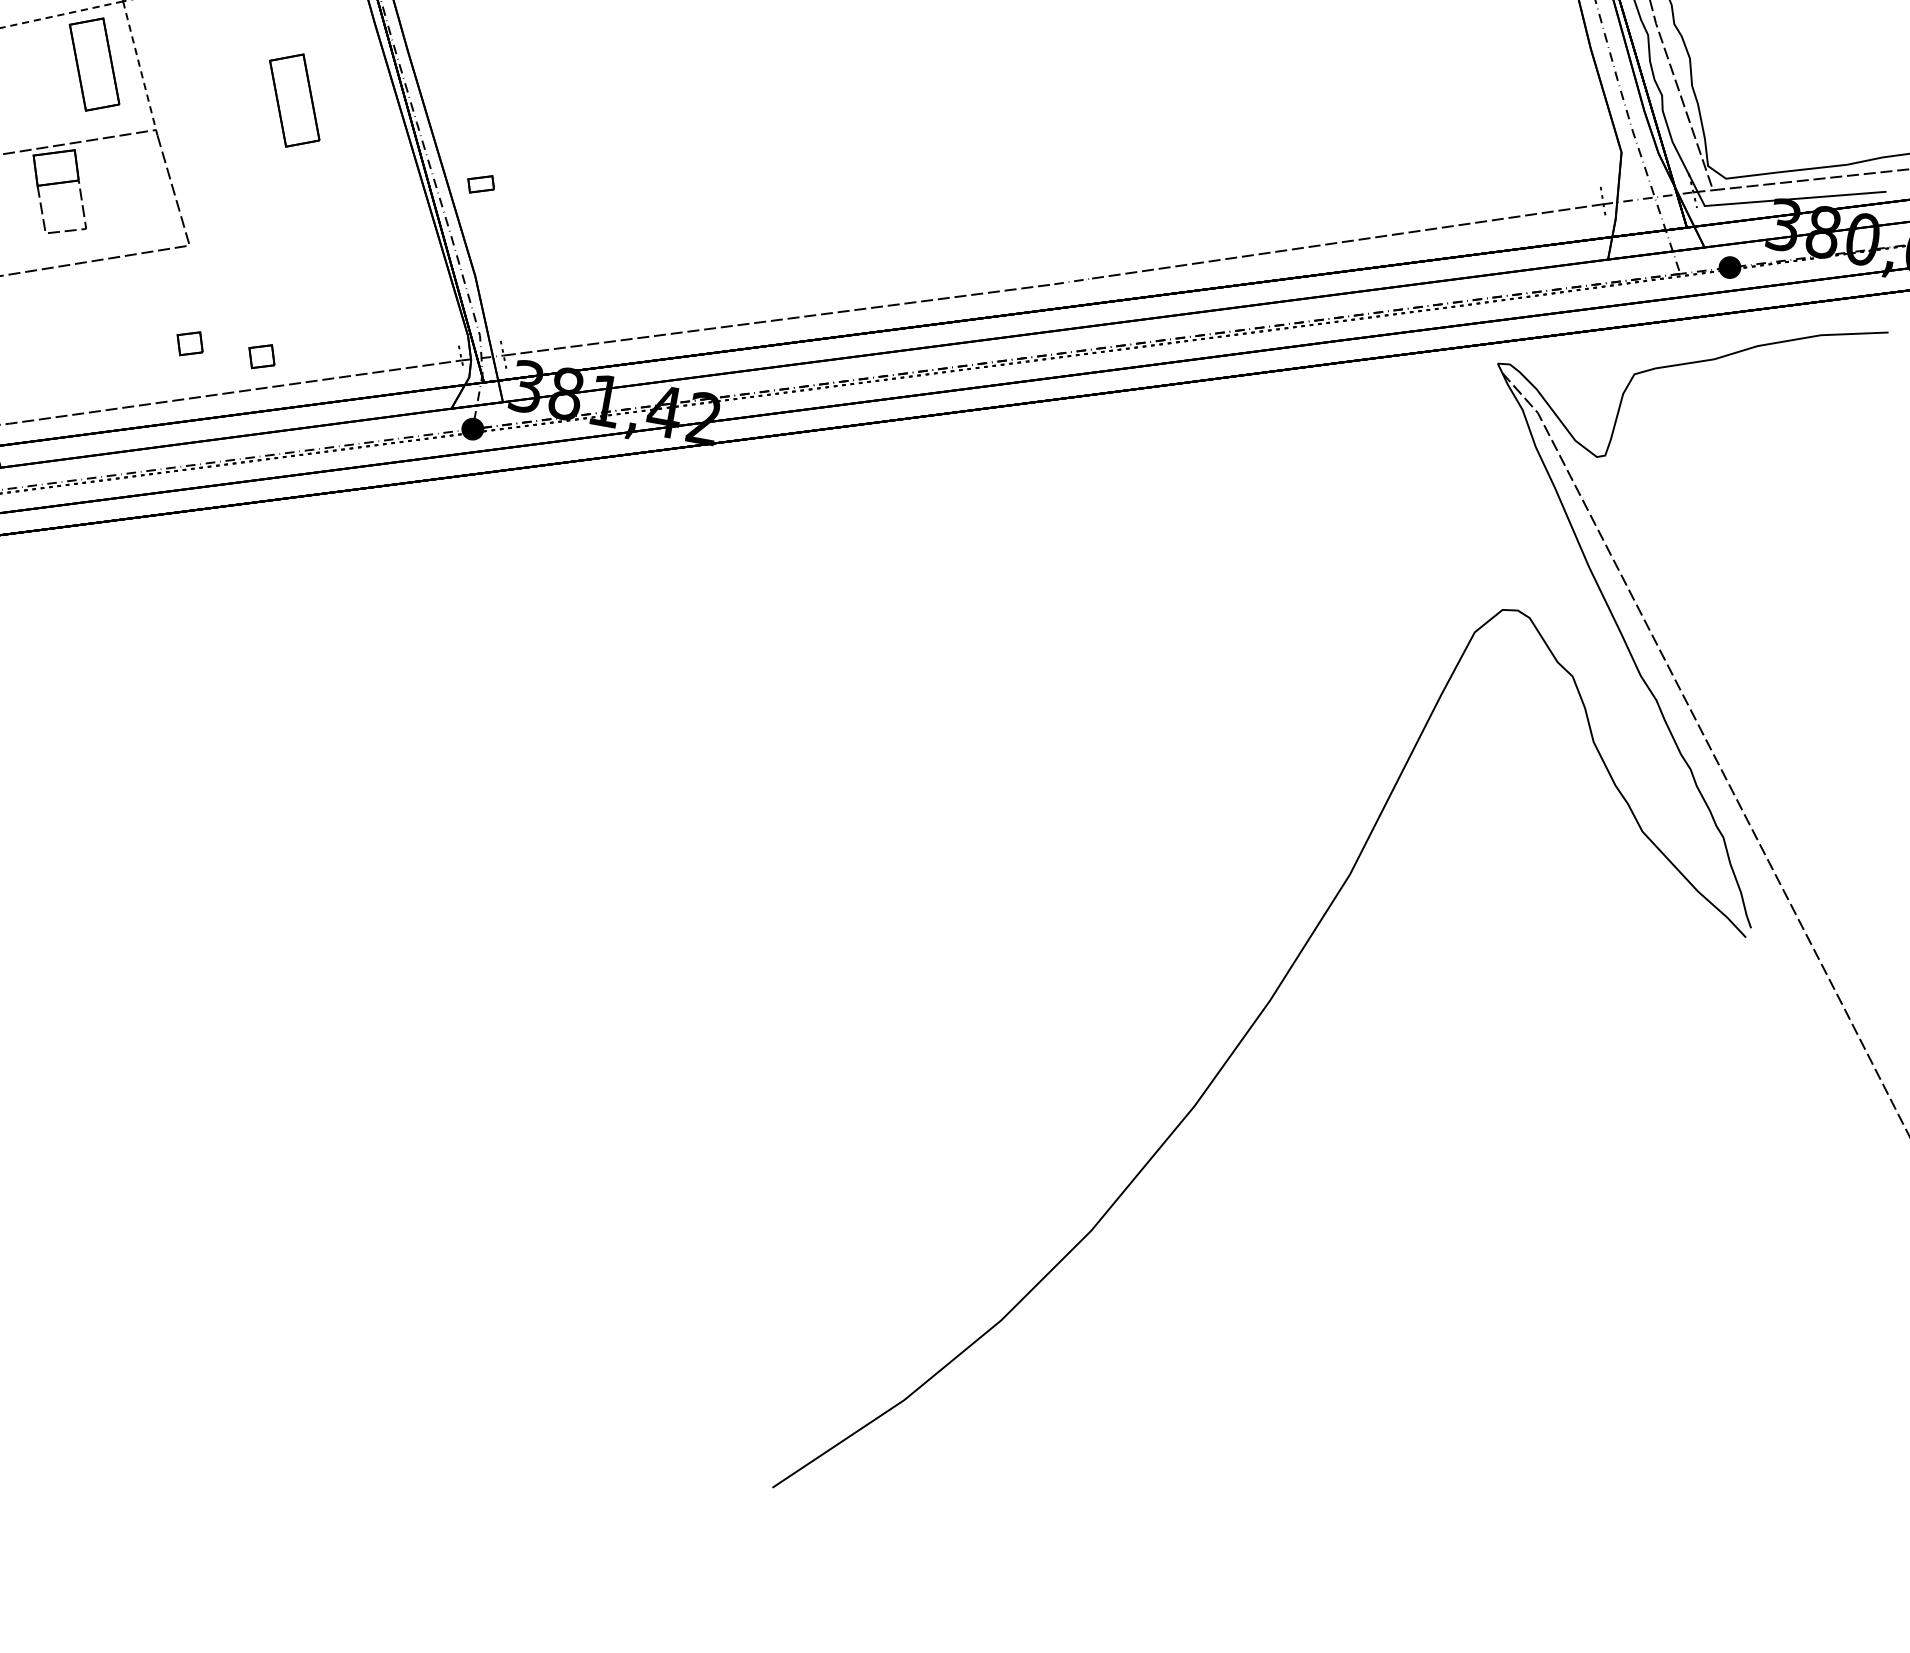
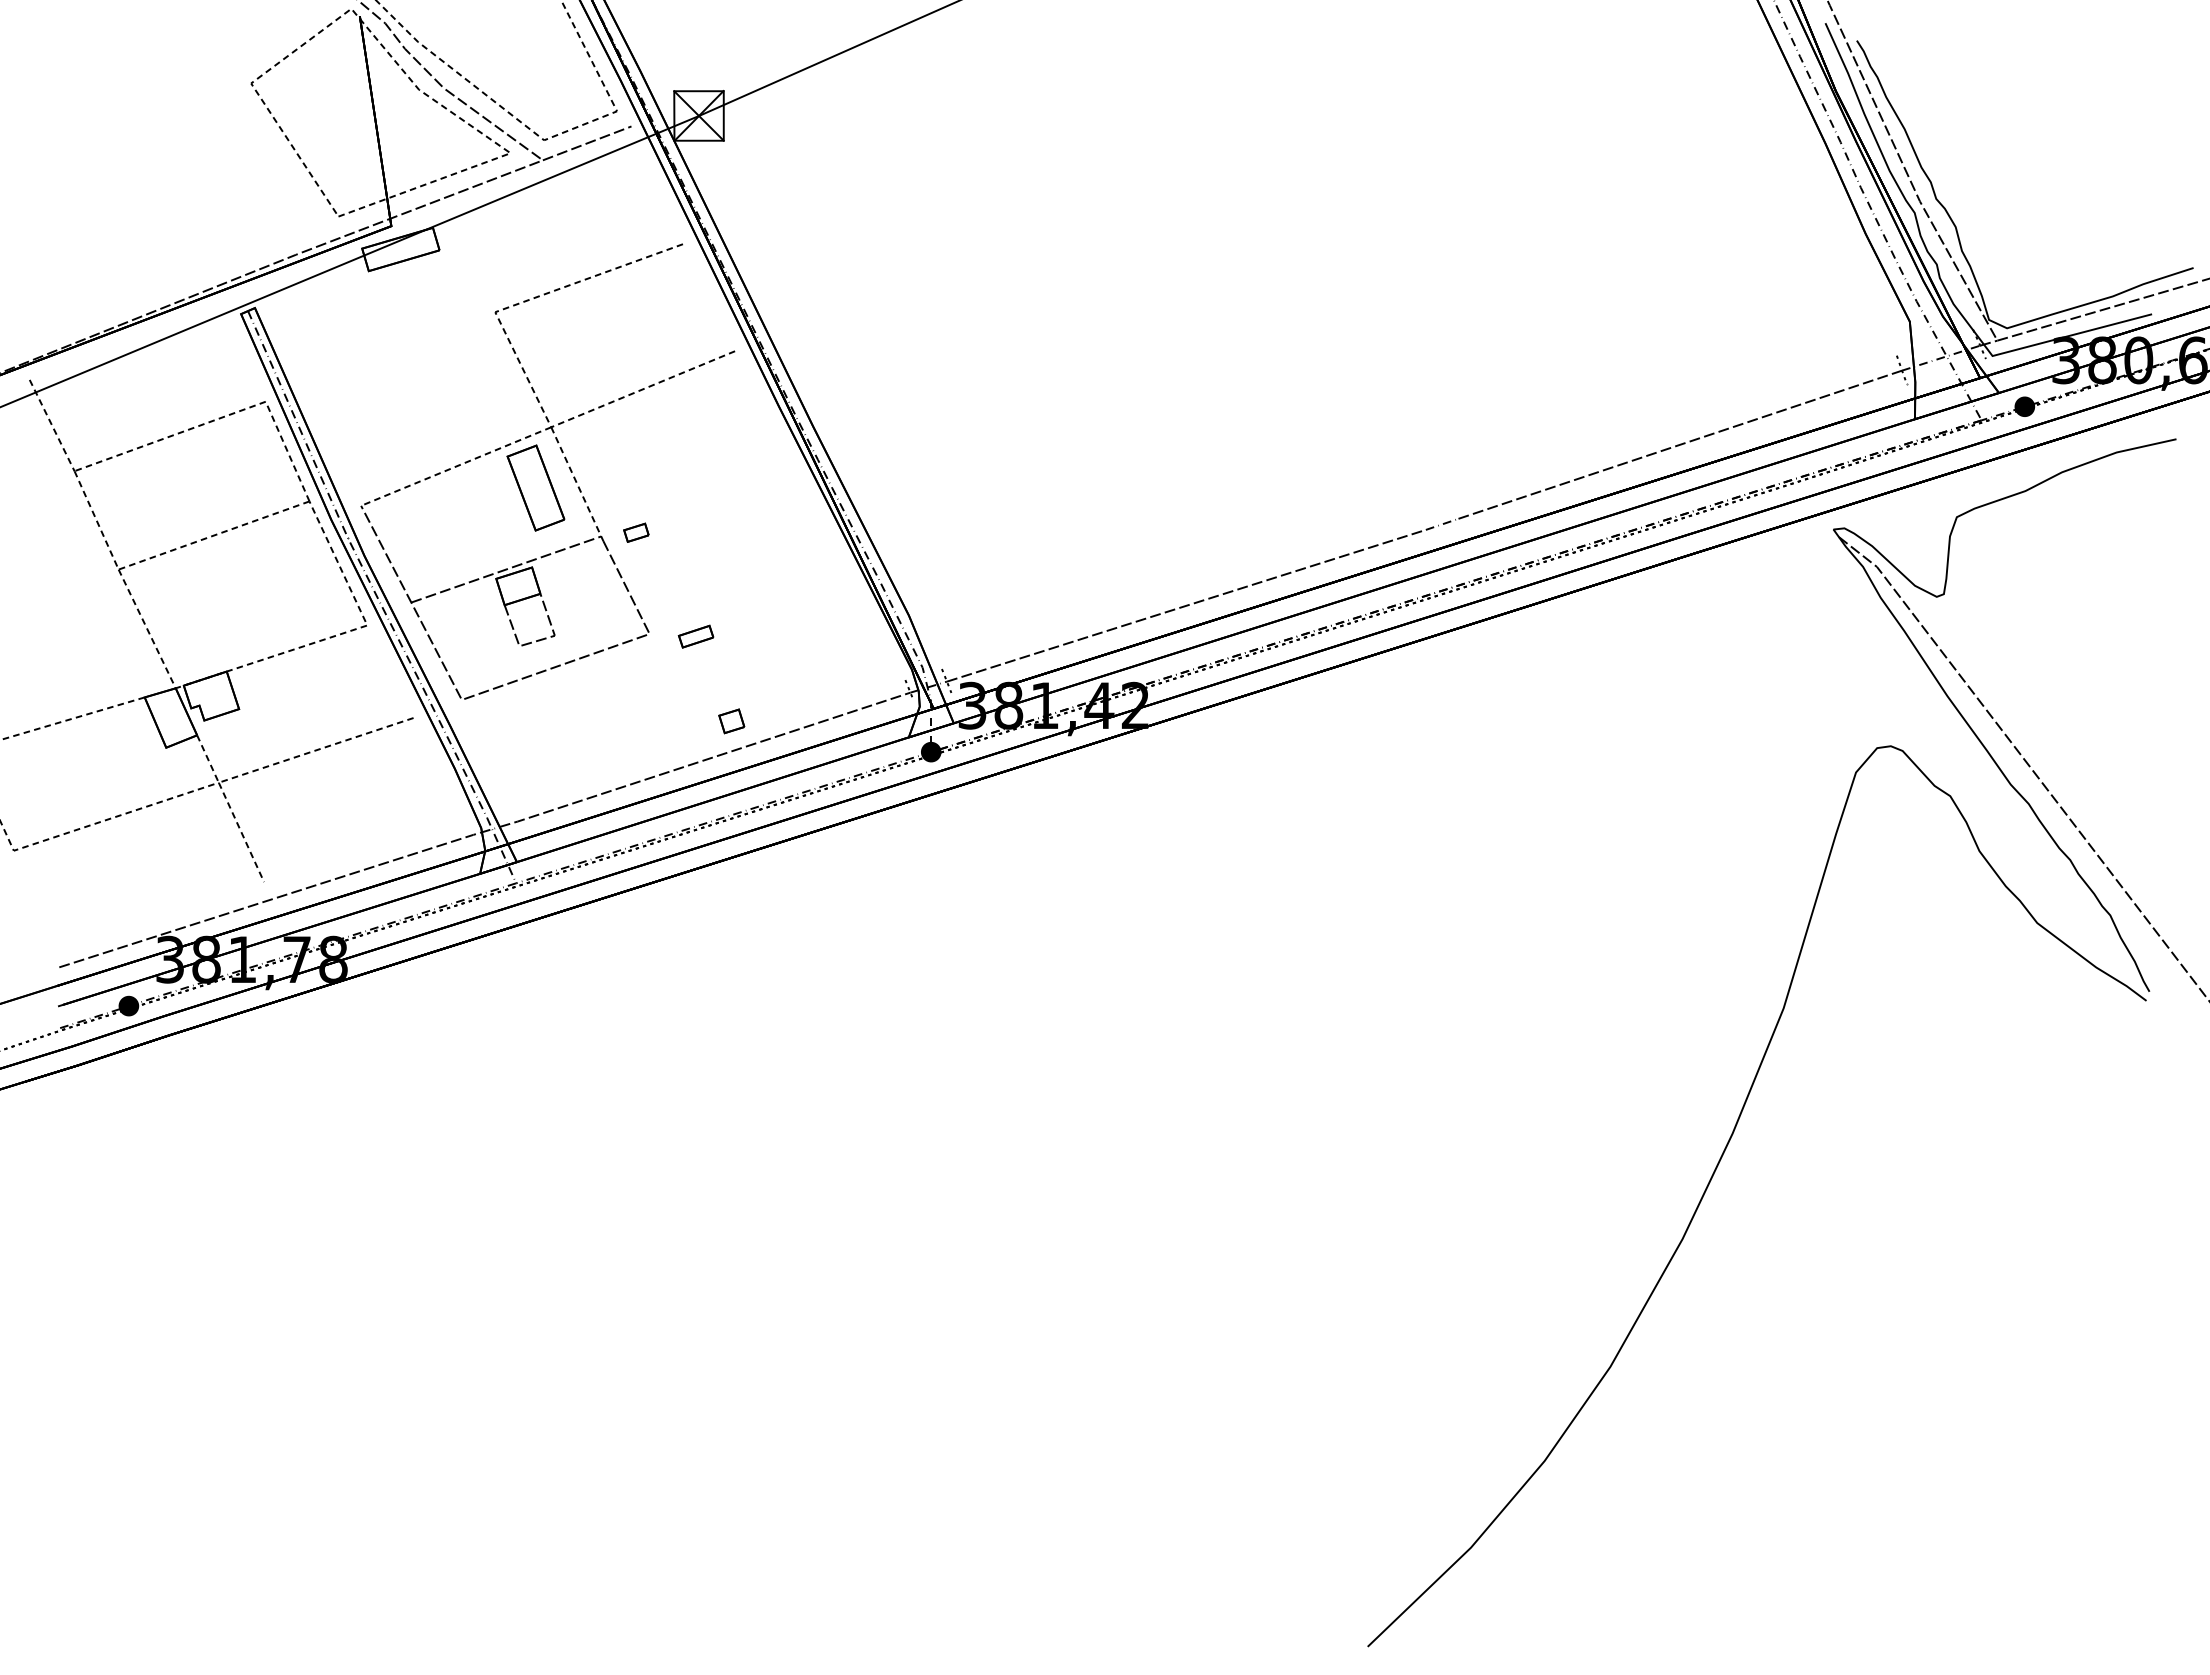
part: (294, 99) -> (719, 487), removed
part: (481, 184) -> (636, 532), moved
part: (239, 257) -> (695, 636), added
part: (189, 343) -> (665, 721), removed

